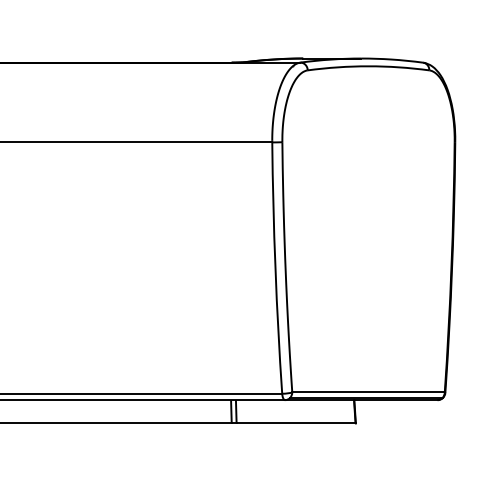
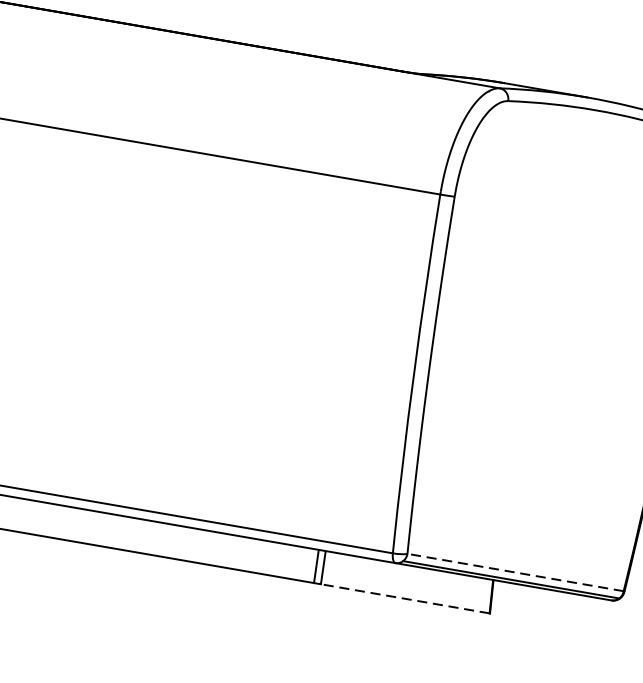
line: (368, 392) -> (515, 572), solid -> dashed
line: (295, 423) -> (404, 598), solid -> dashed

